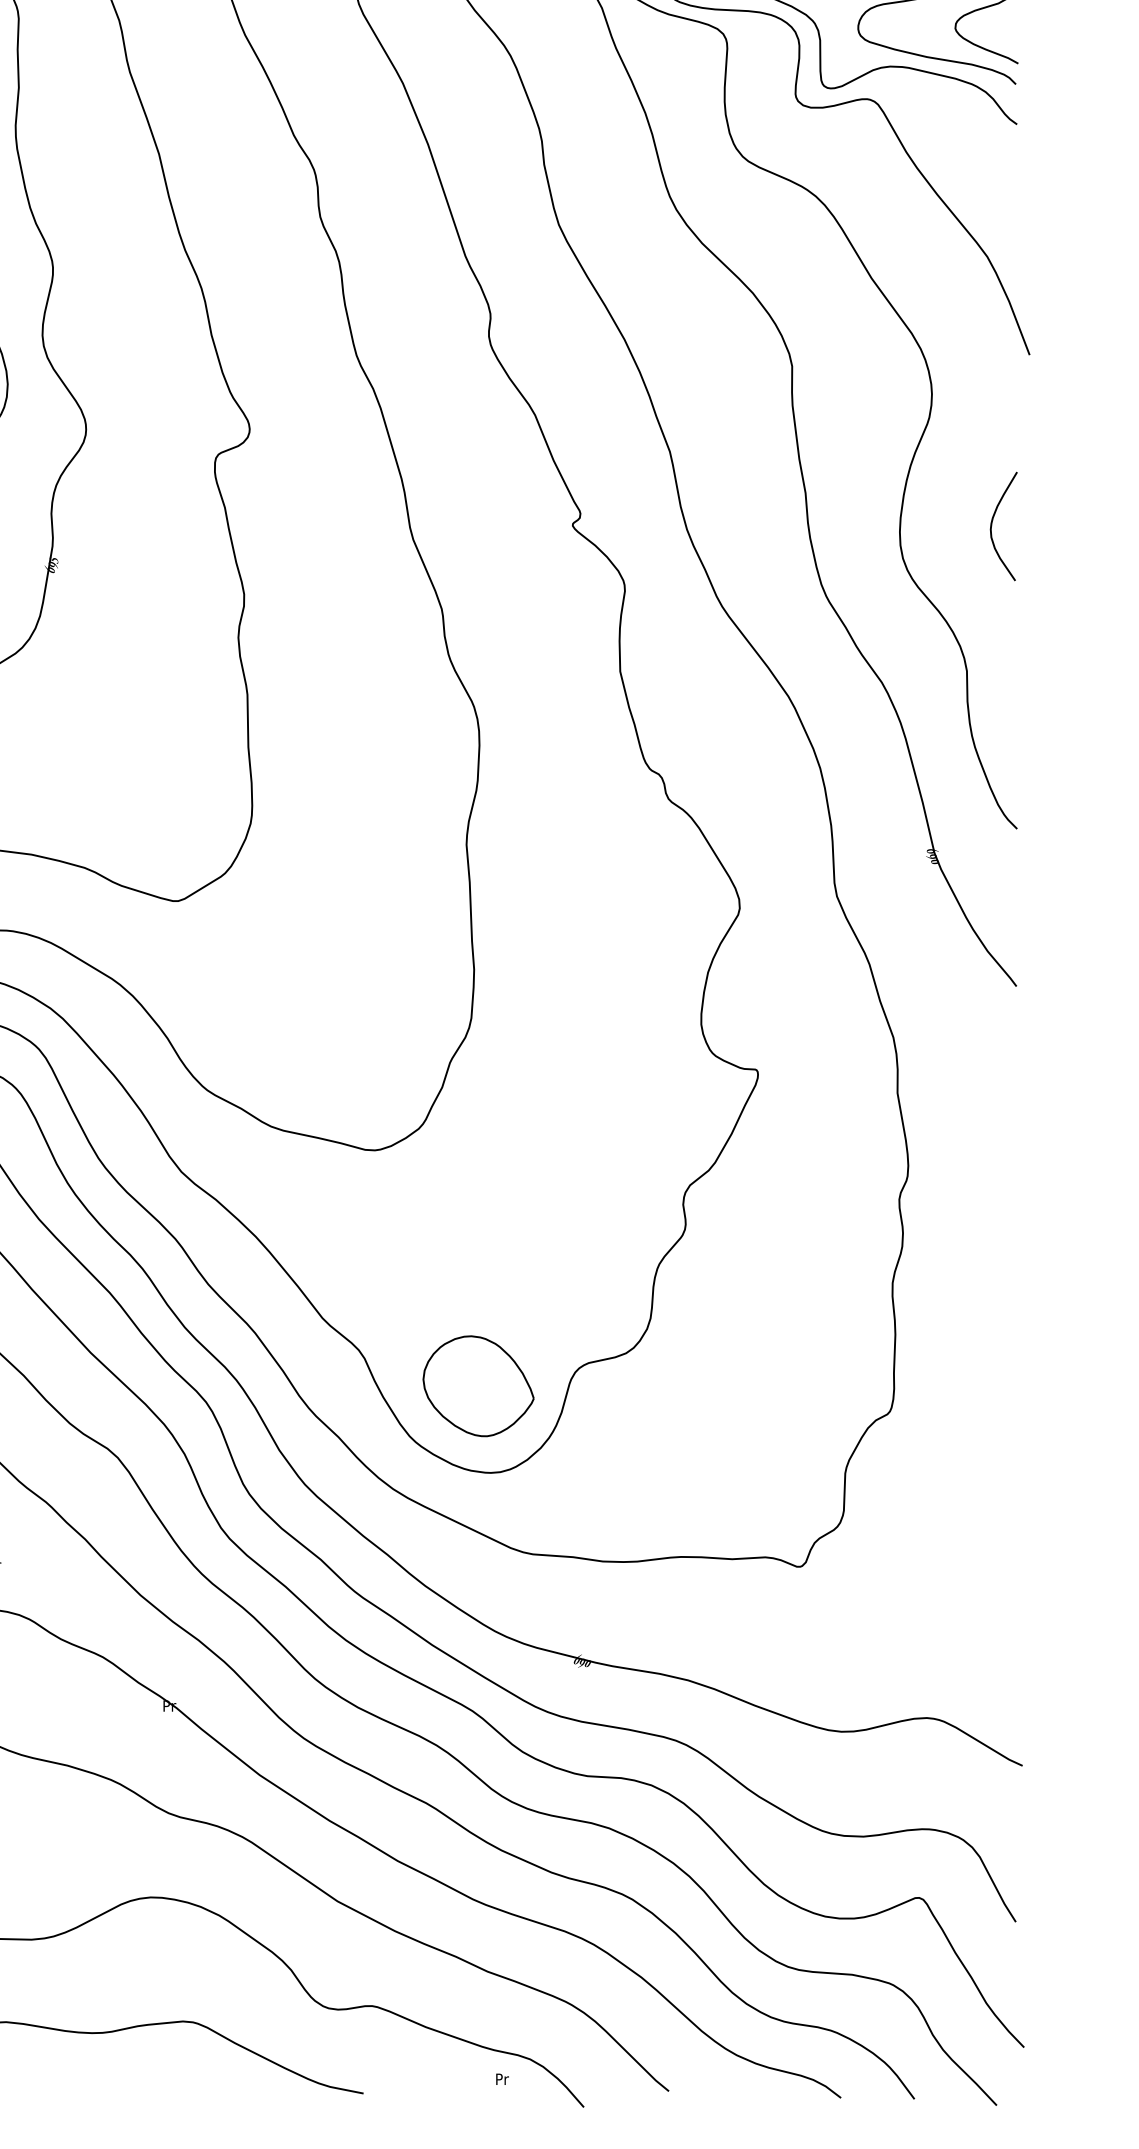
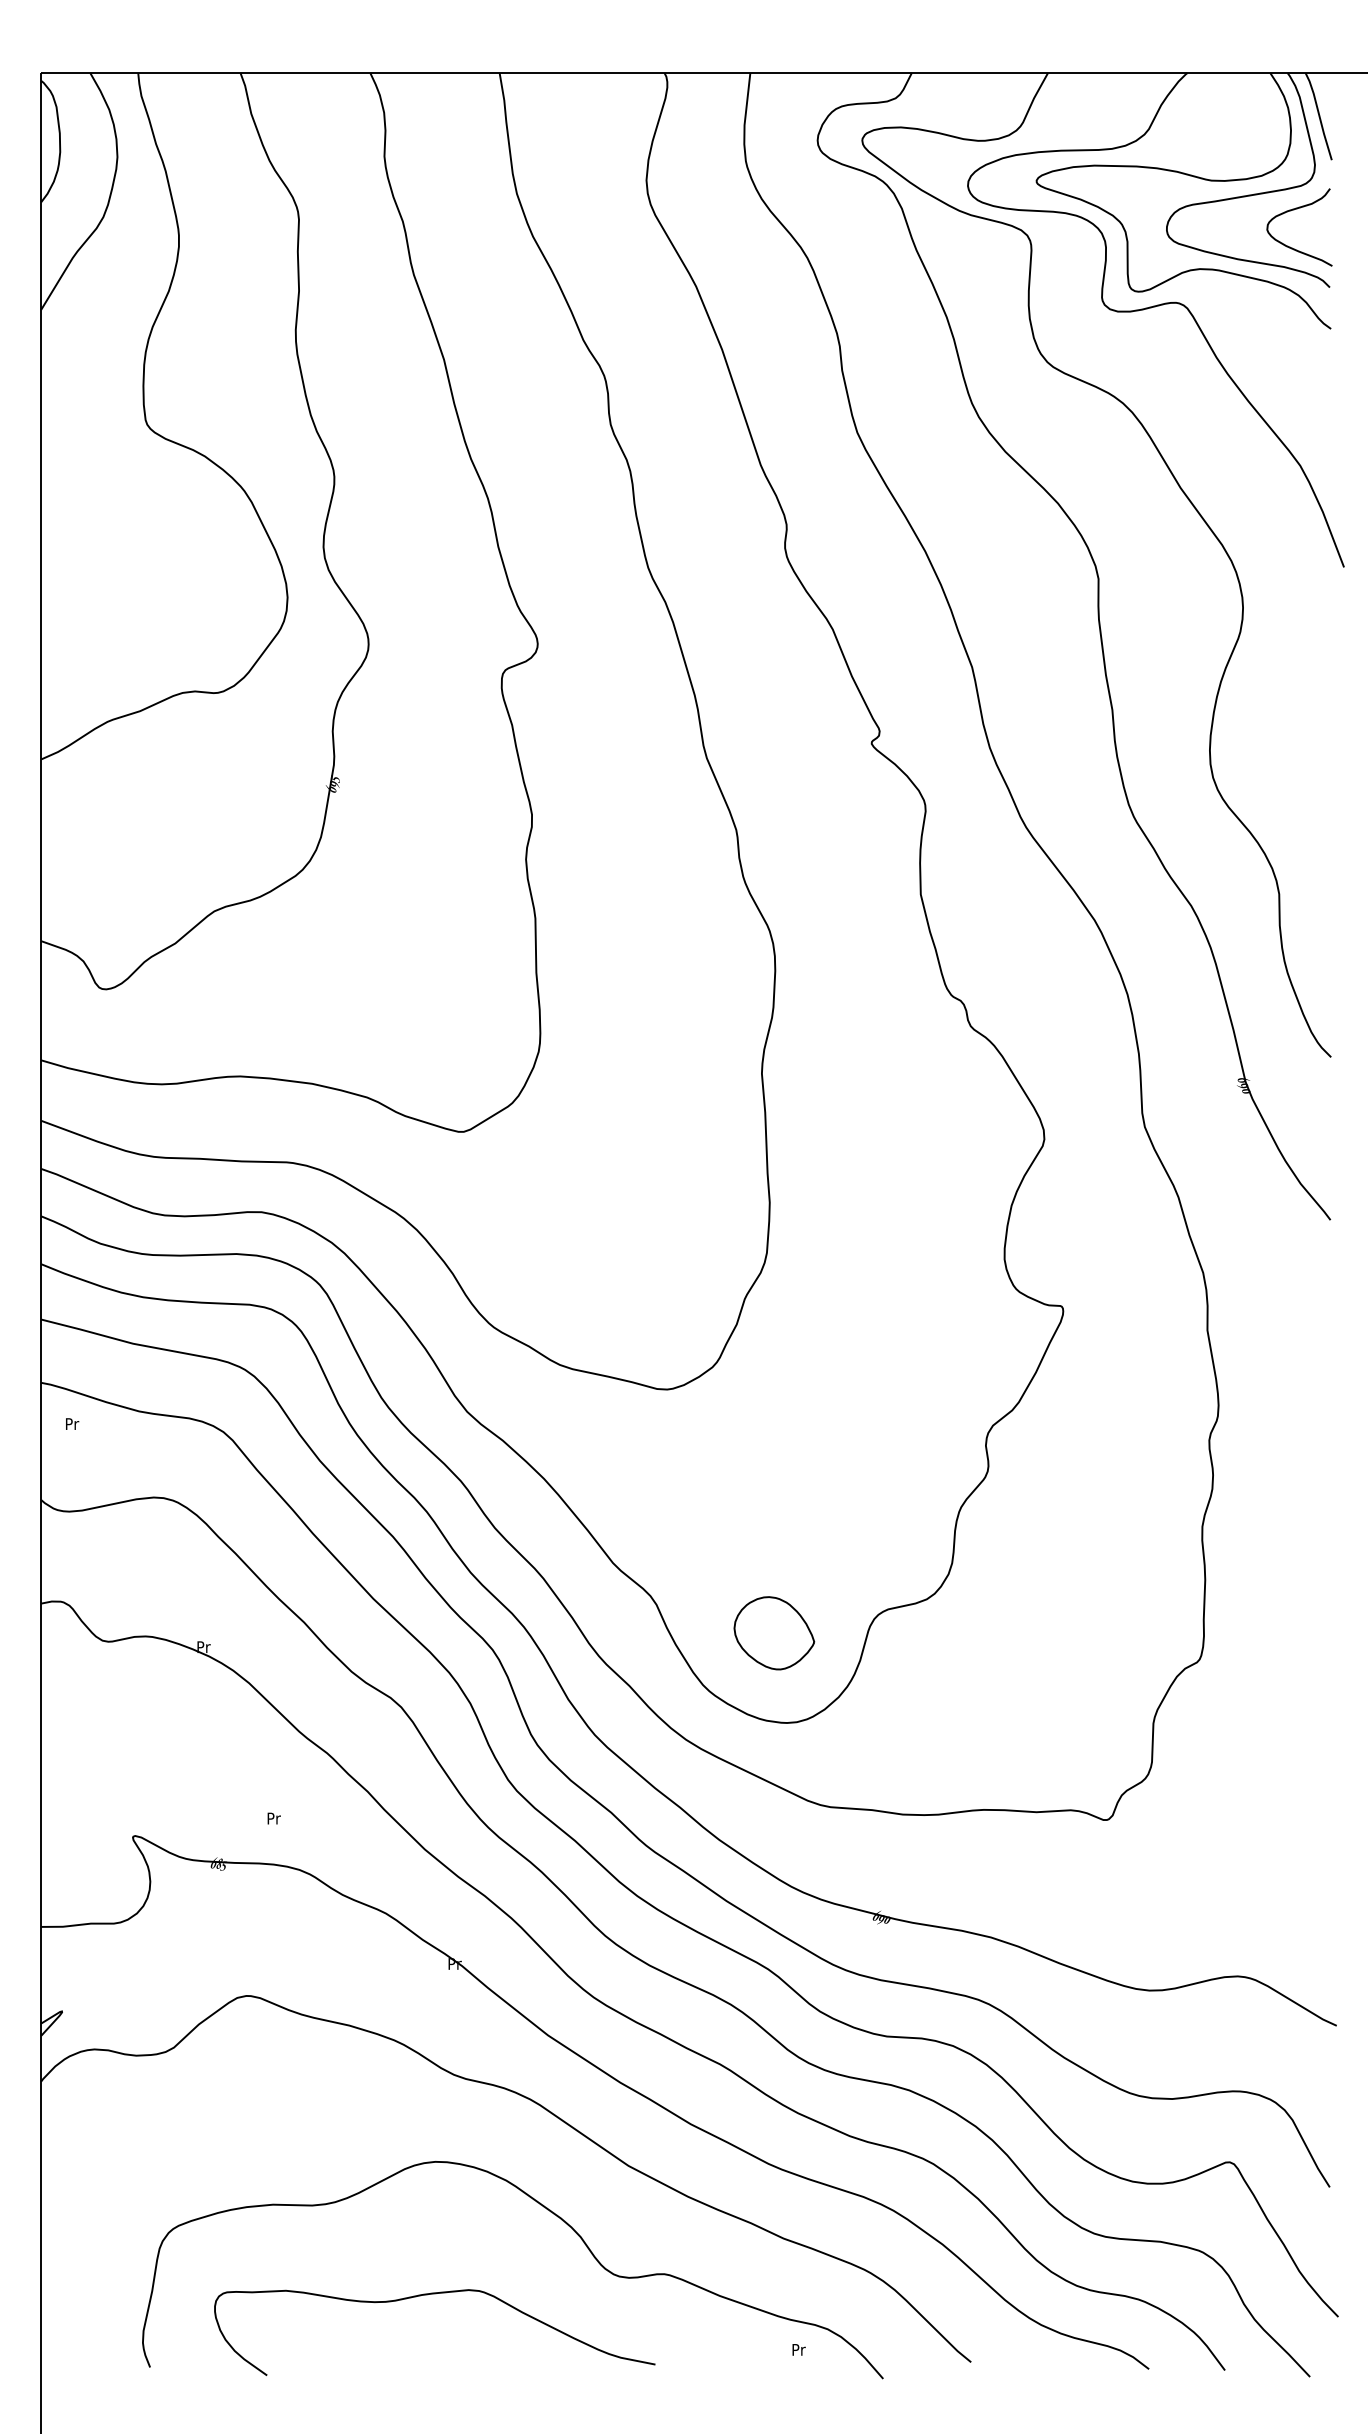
curve: (992, 526) -> (1305, 744), removed
part: (478, 1385) -> (774, 1632), size x0.7

